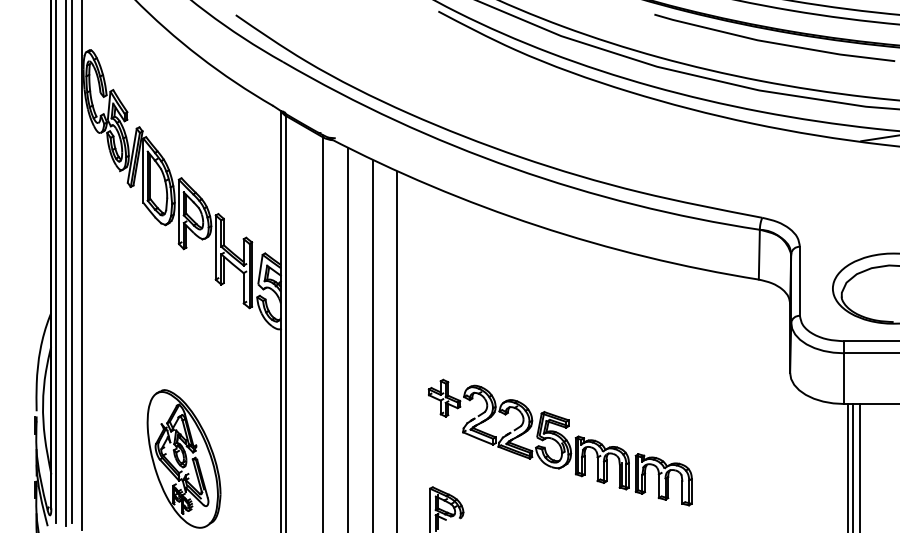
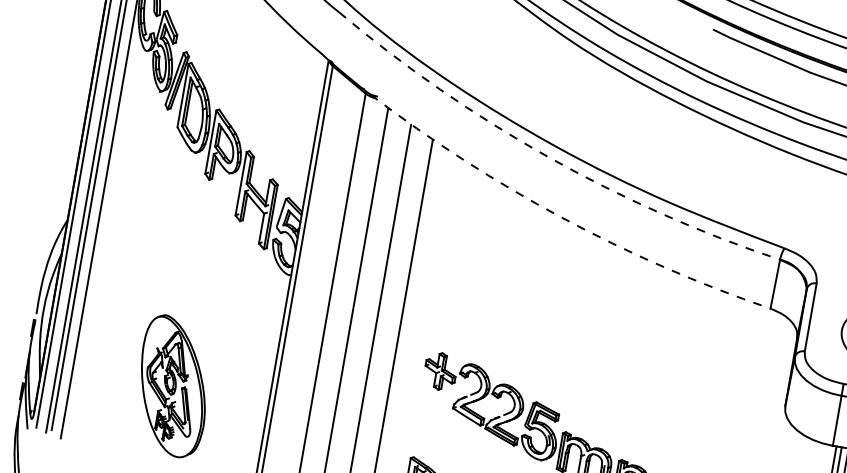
arc: (513, 168) -> (547, 157), solid -> dashed
arc: (537, 225) -> (561, 217), solid -> dashed

